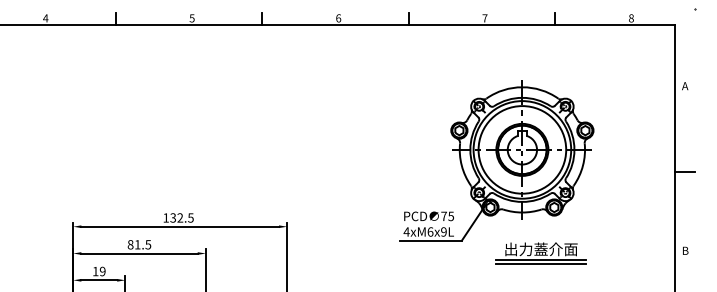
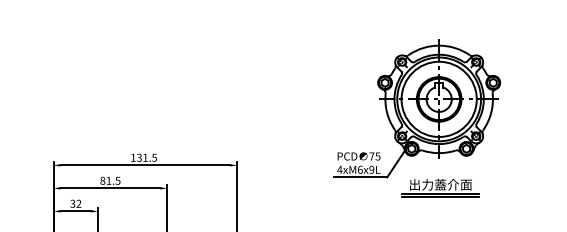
text: (180, 217) -> (145, 157), 132.5 -> 131.5
part: (540, 253) -> (440, 188), moved
text: (98, 271) -> (75, 203), 19 -> 32

